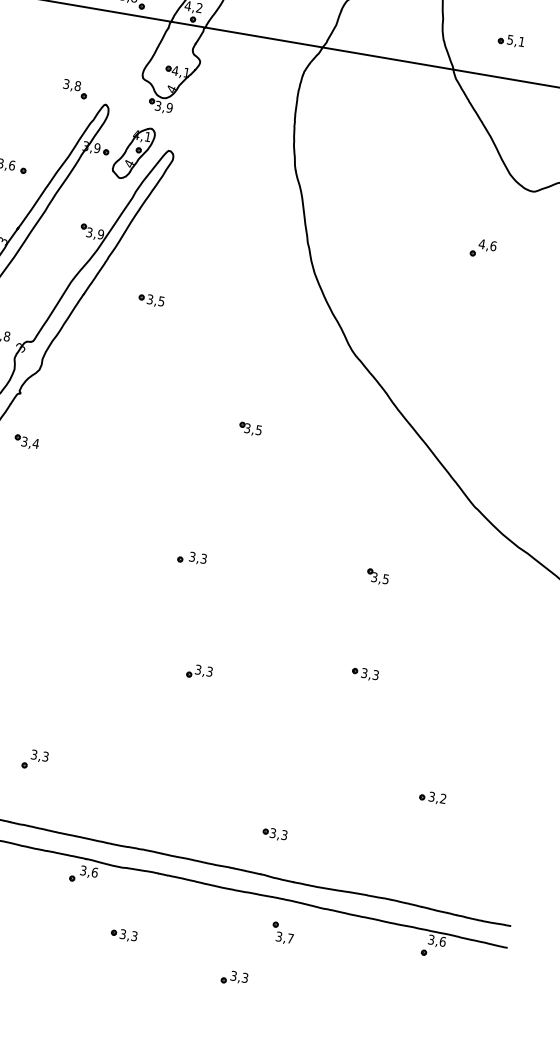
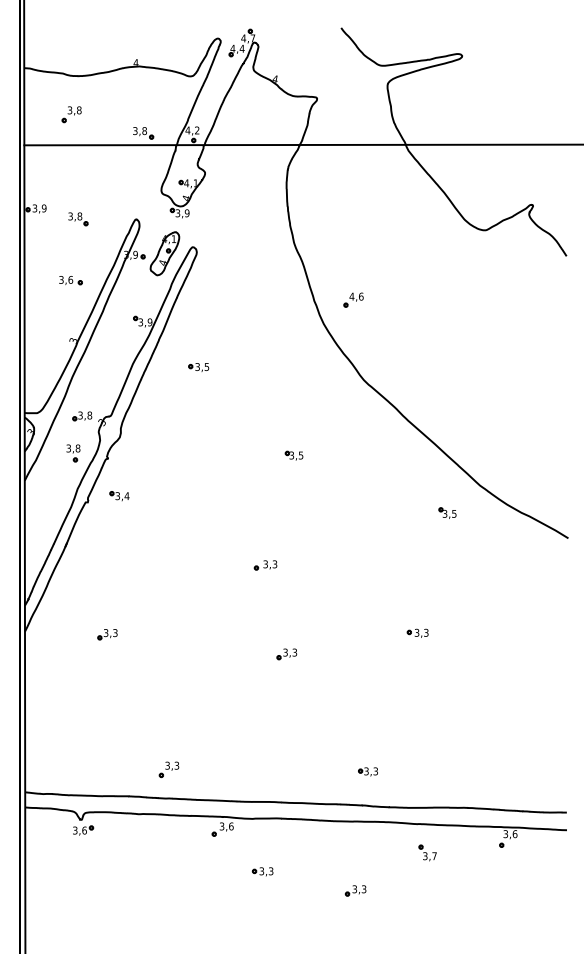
part: (511, 39) -> (447, 113), removed
part: (75, 89) -> (78, 219), moved
part: (483, 248) -> (353, 299), moved
part: (377, 576) -> (447, 512), moved
part: (34, 759) -> (168, 769), moved
part: (432, 797) -> (487, 721), removed
part: (282, 932) -> (427, 852), moved

